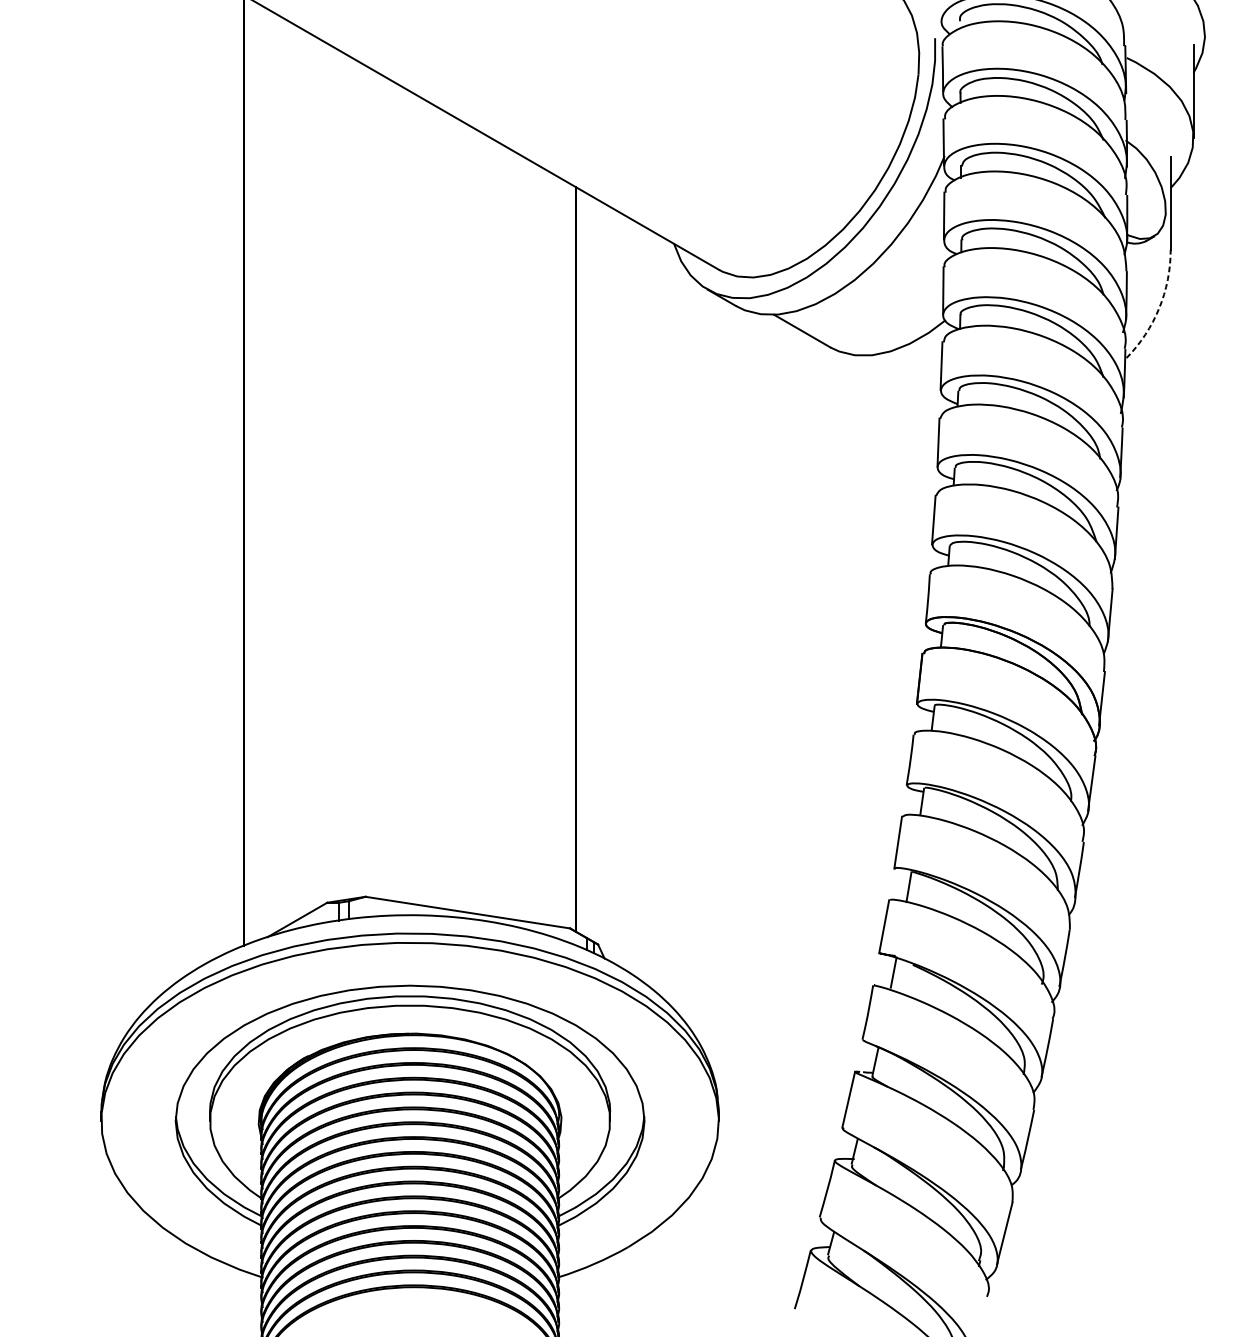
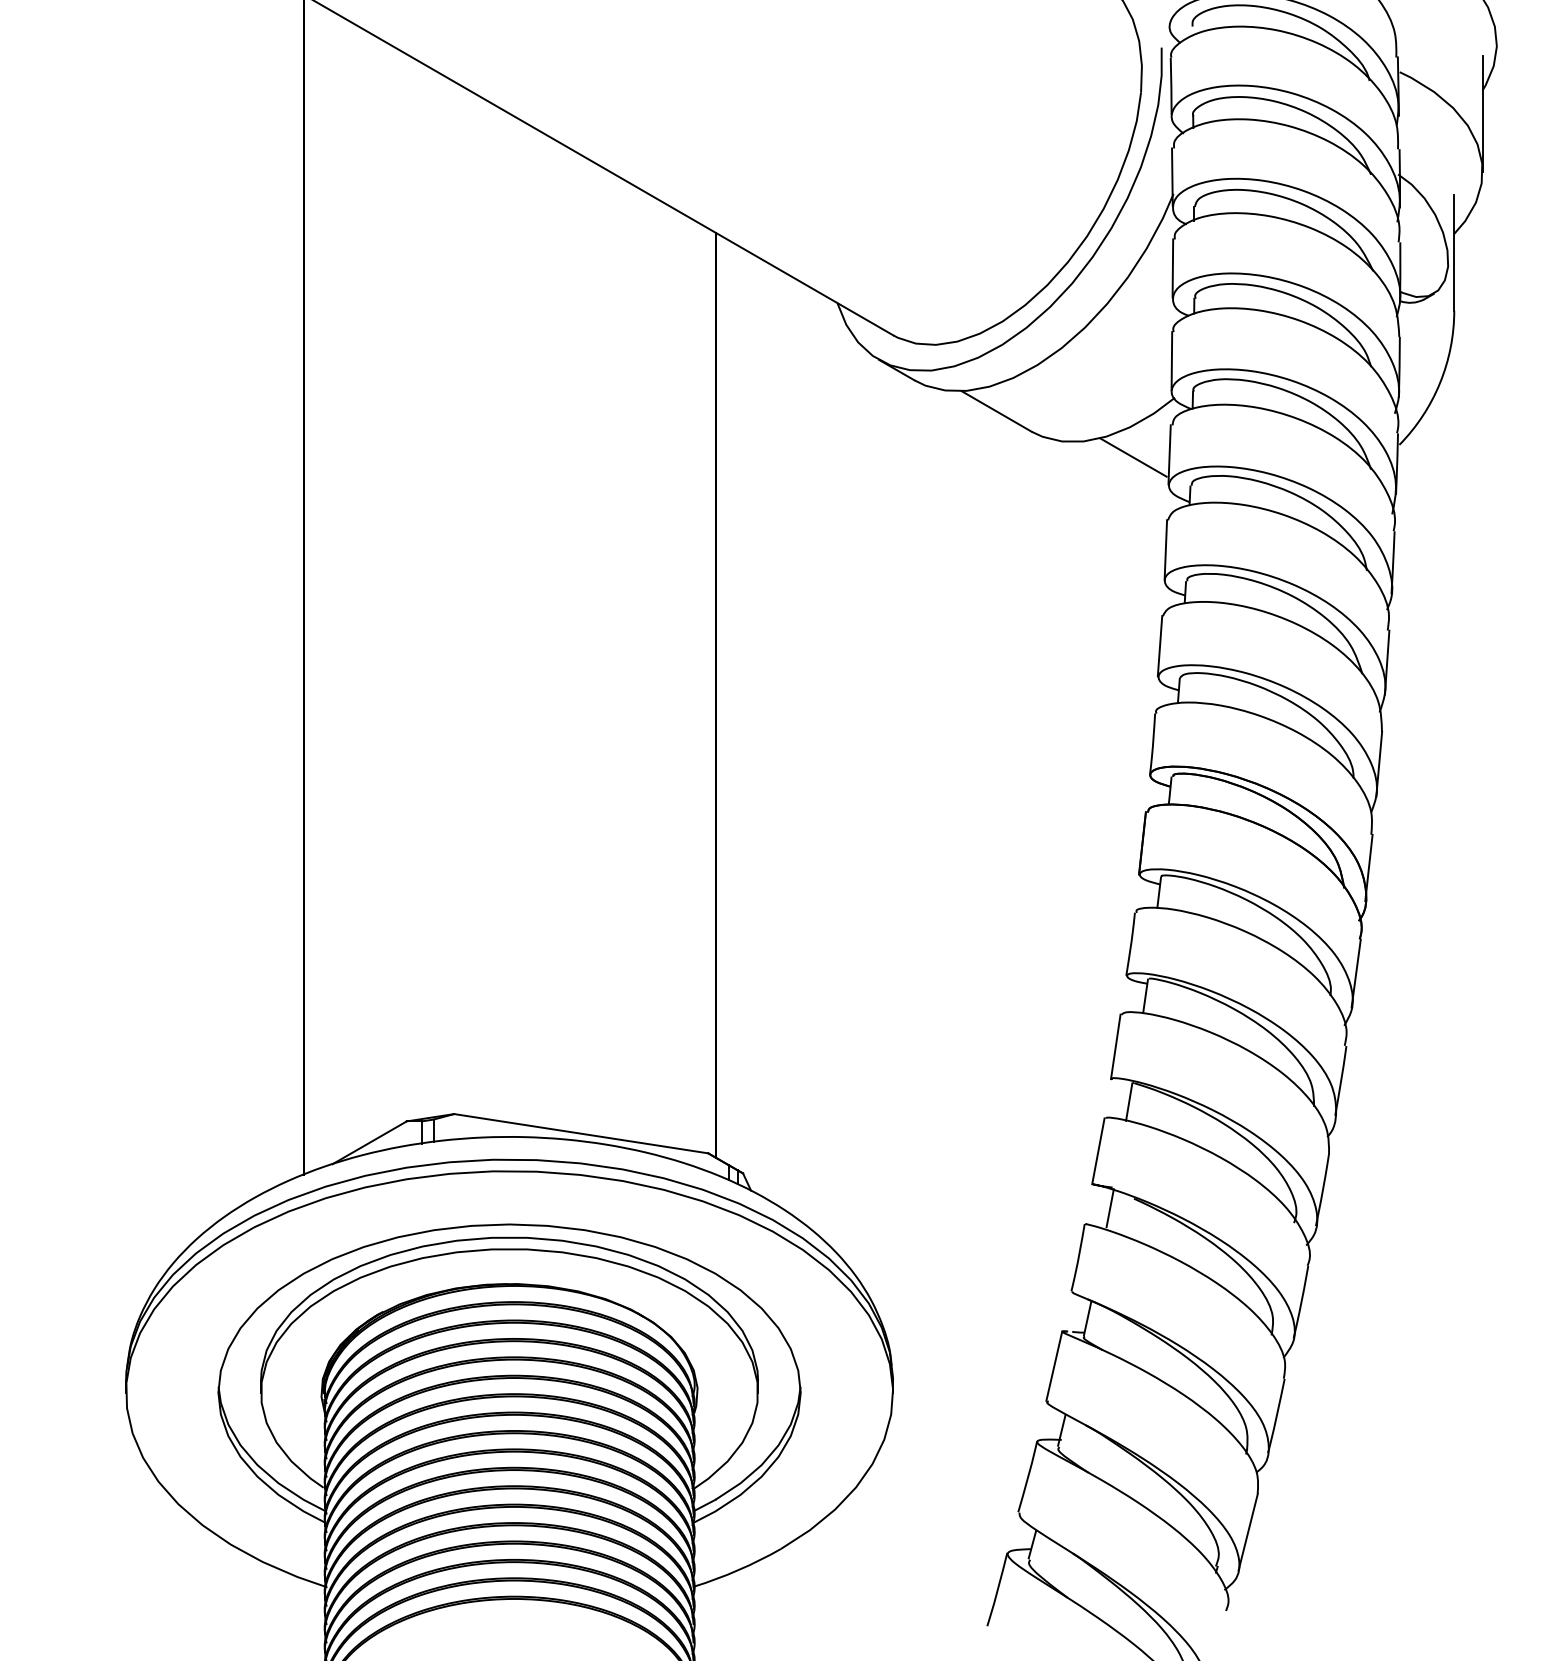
arc: (1159, 308) -> (1440, 383), dashed -> solid
line: (912, 368) -> (1133, 457), added

